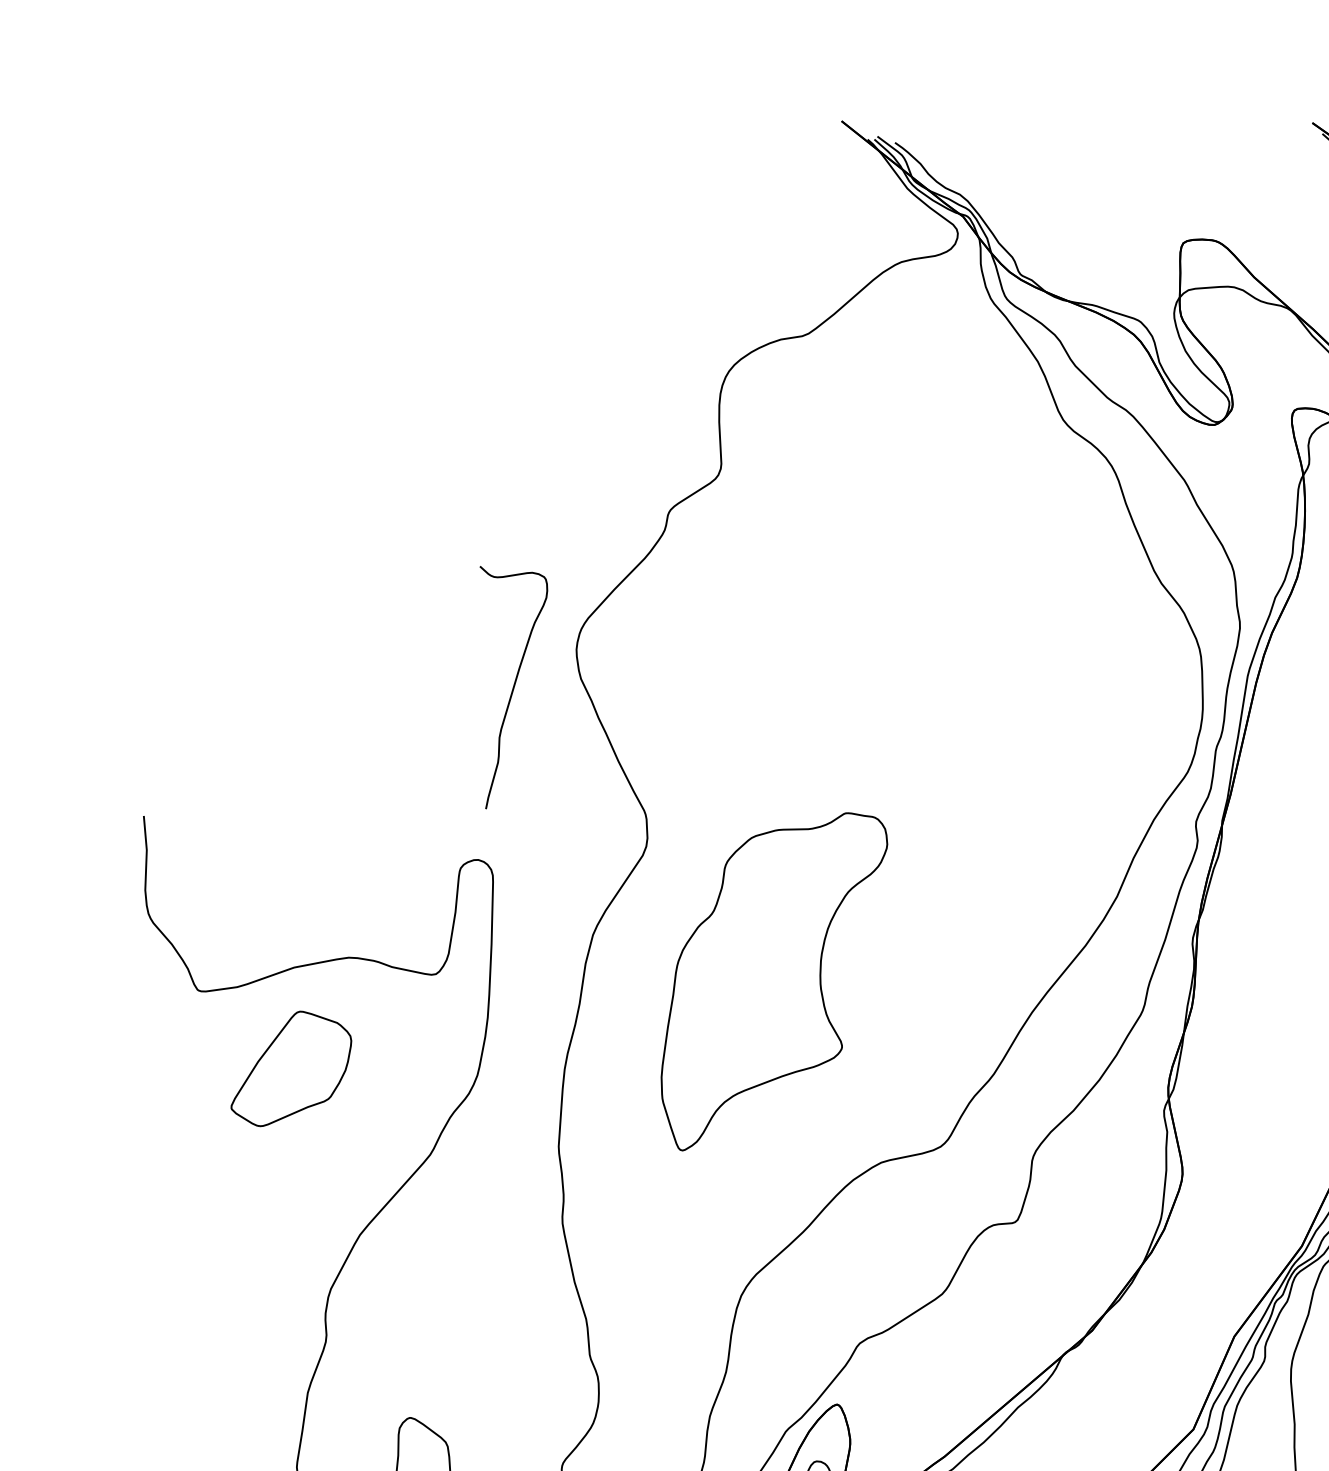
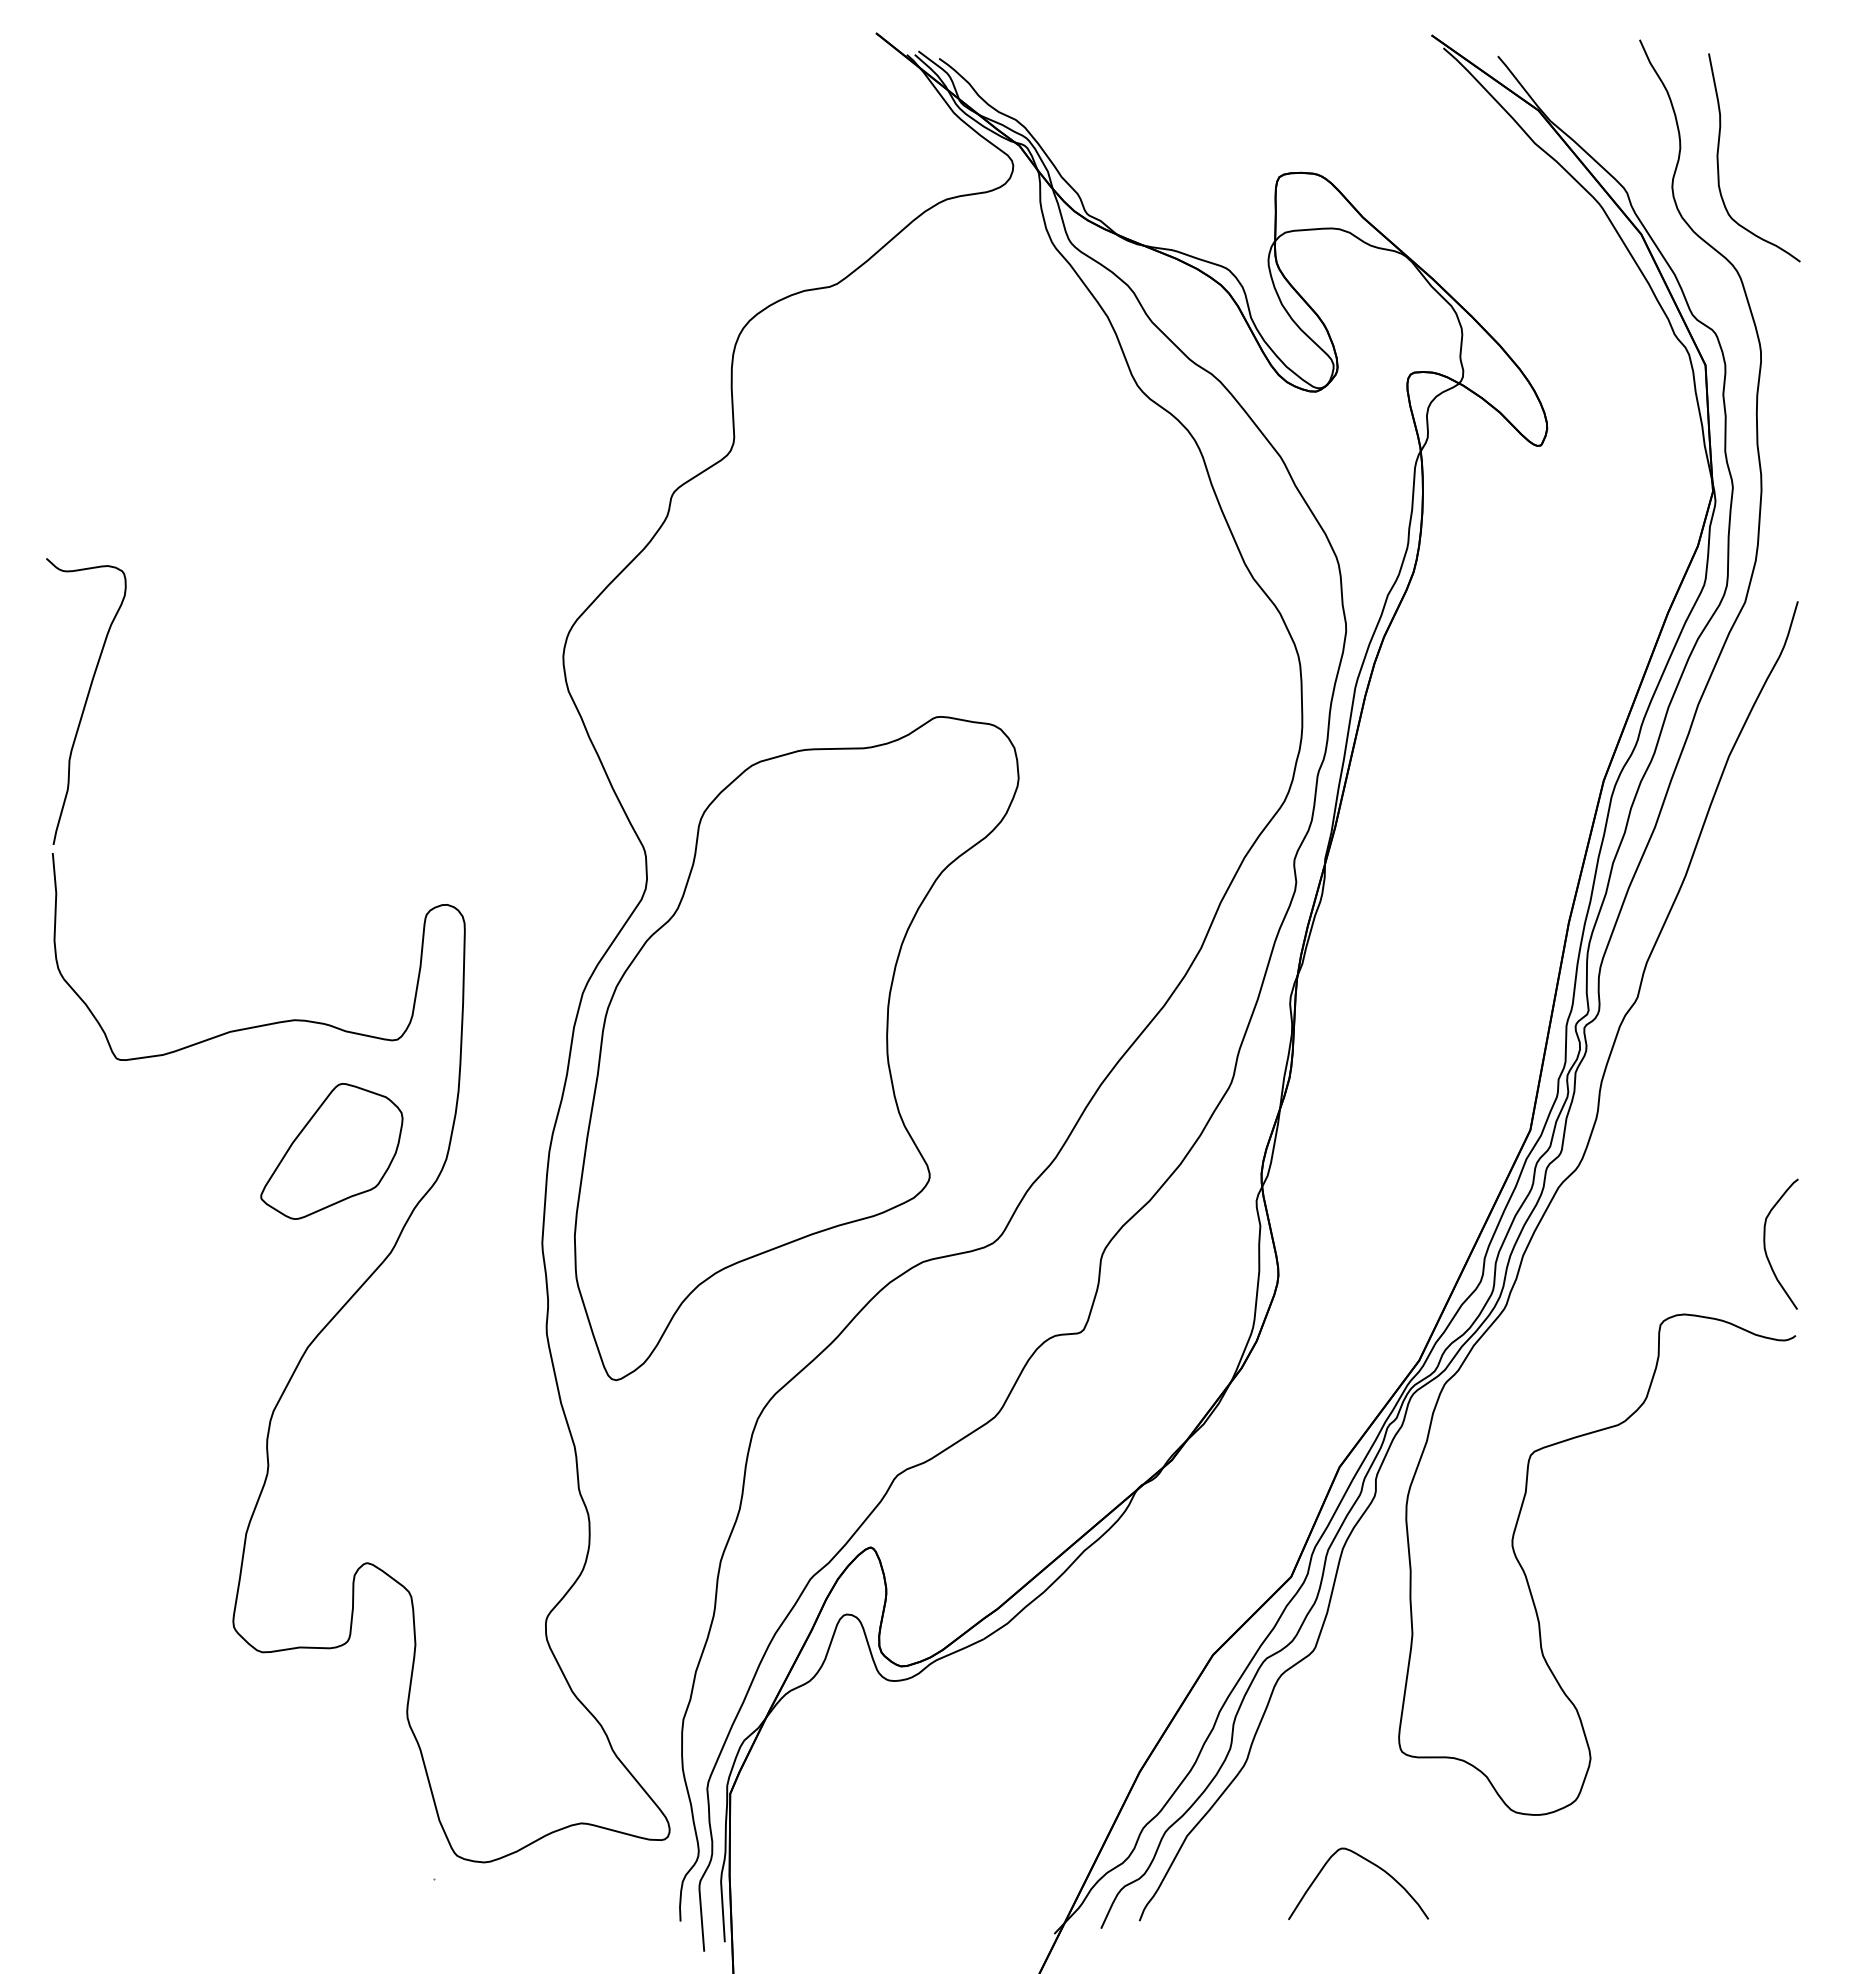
curve: (513, 687) -> (86, 701), moved
part: (774, 981) -> (796, 1048), size x1.67
part: (291, 1068) -> (331, 1151), moved

